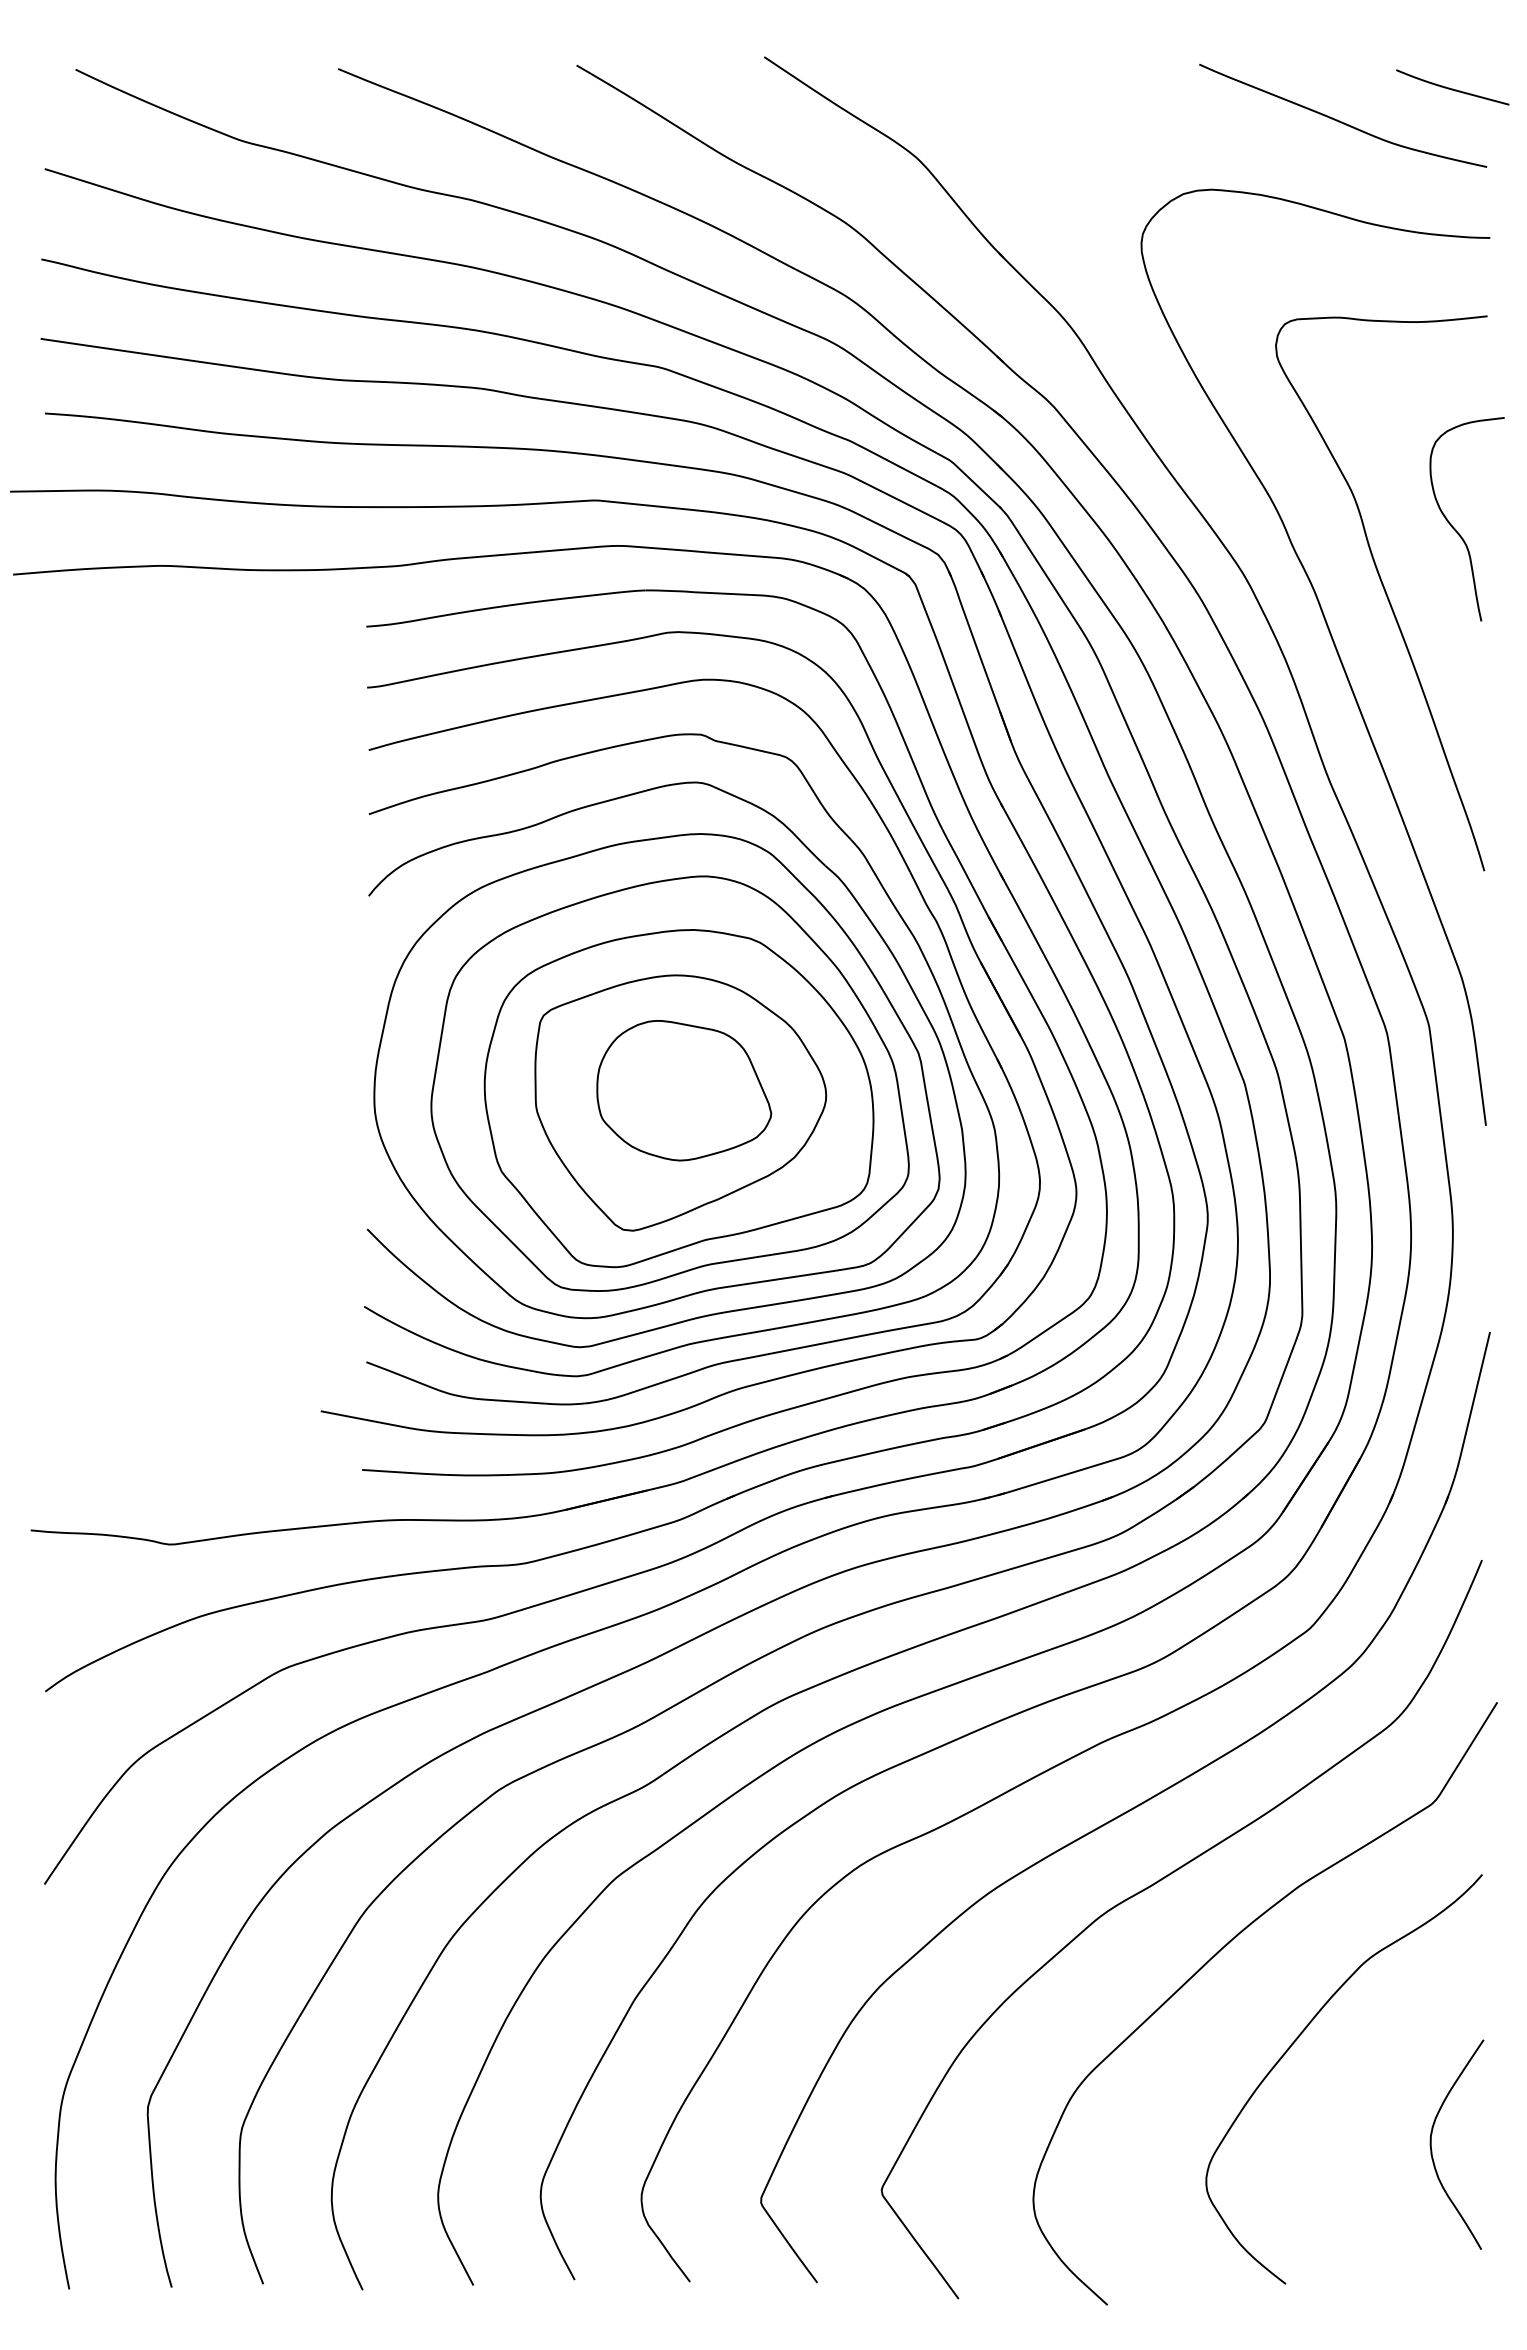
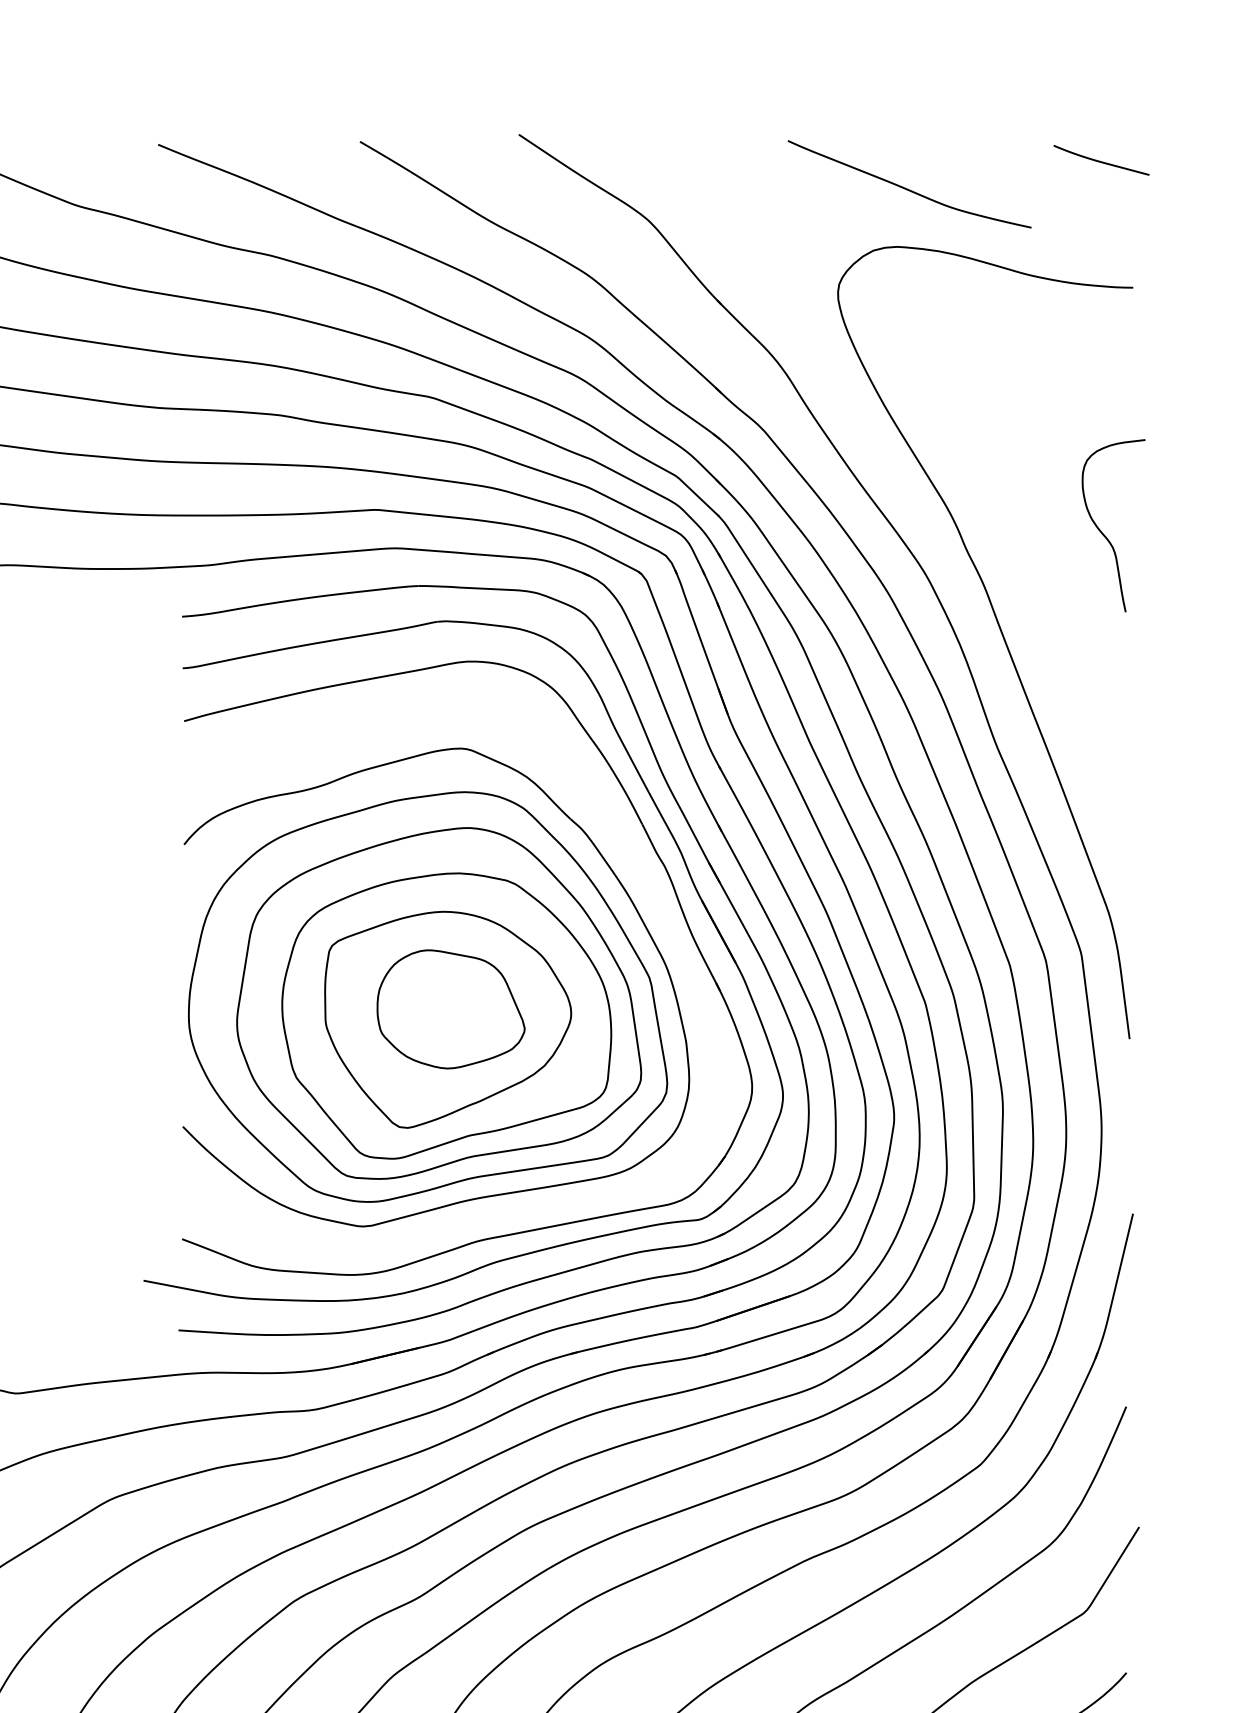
curve: (1342, 121) -> (909, 189), moved
curve: (1384, 592) -> (1043, 587), removed
part: (897, 913) -> (631, 859), removed

